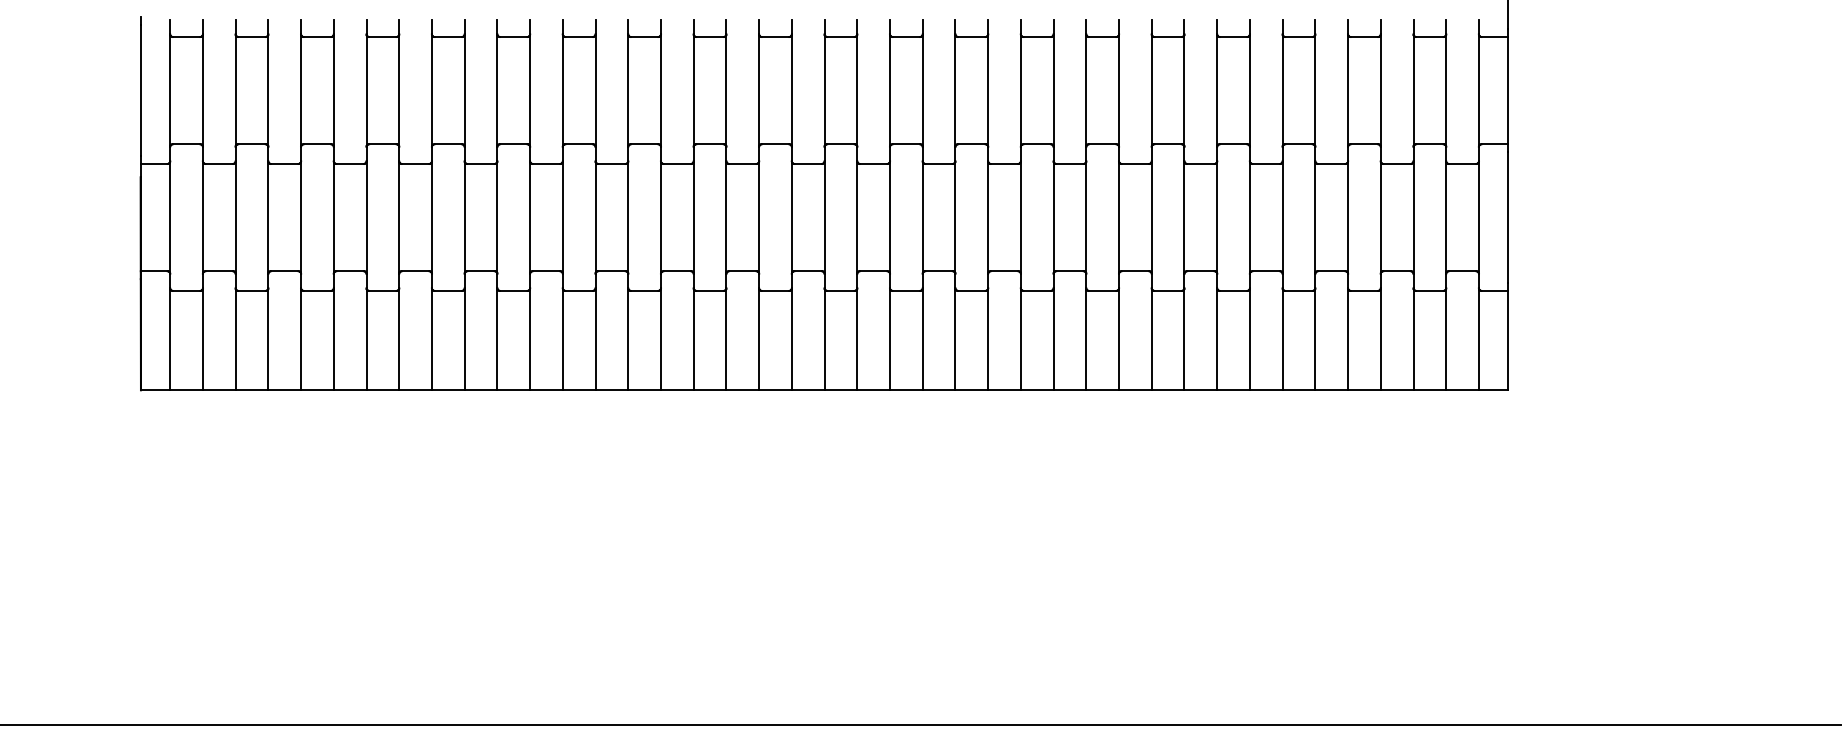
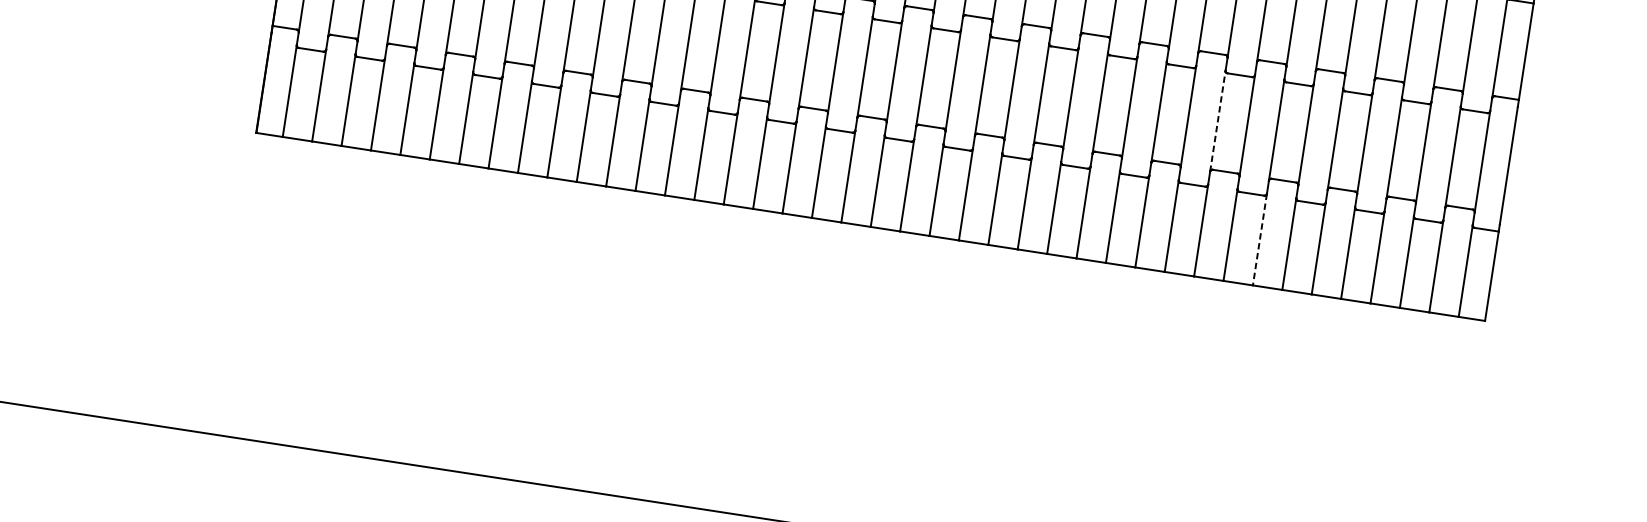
line: (1184, 217) -> (1217, 121), solid -> dashed
line: (1249, 339) -> (1259, 239), solid -> dashed

